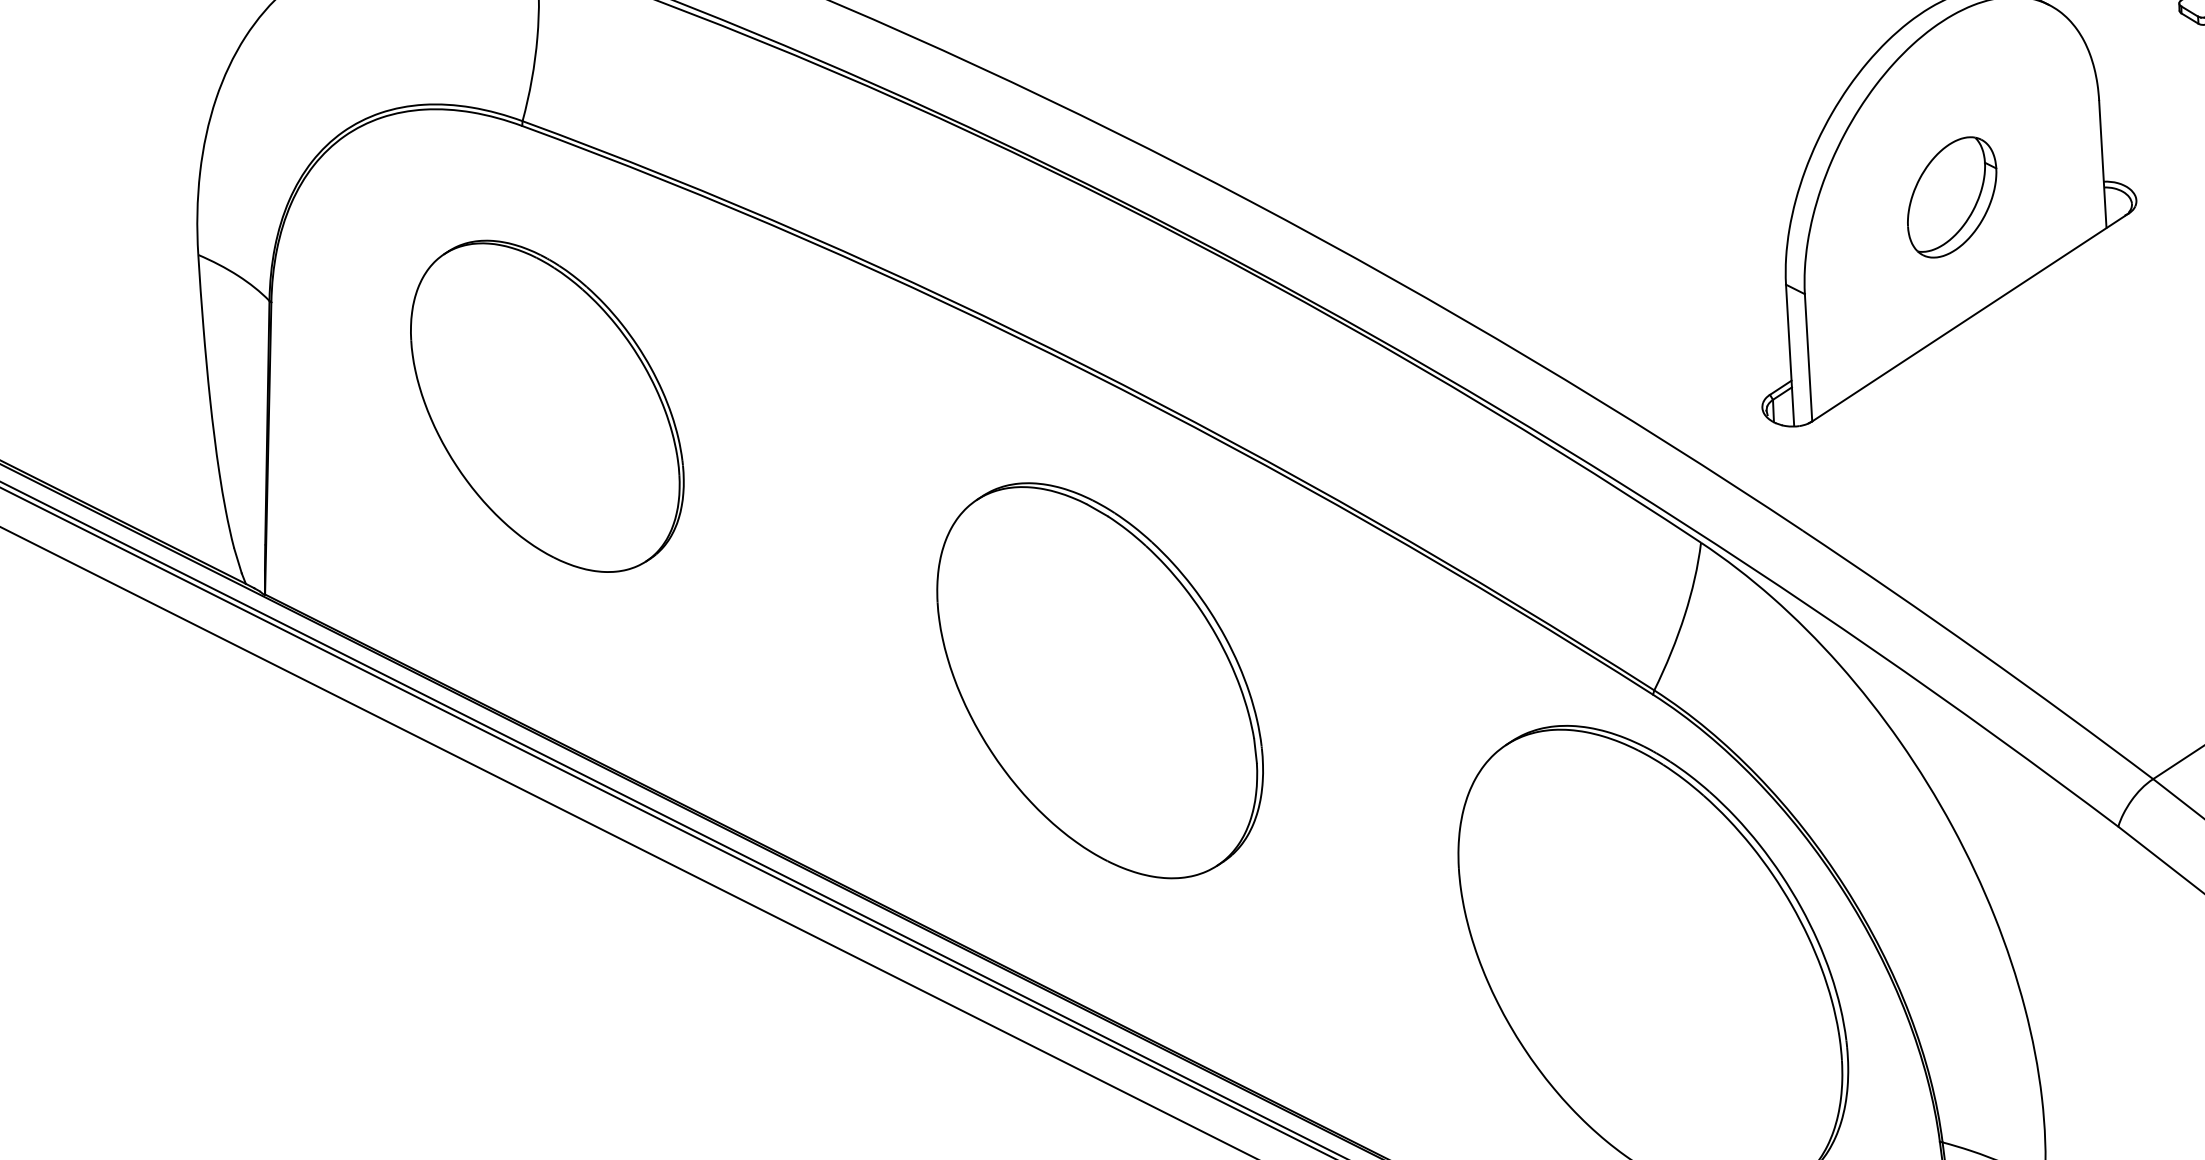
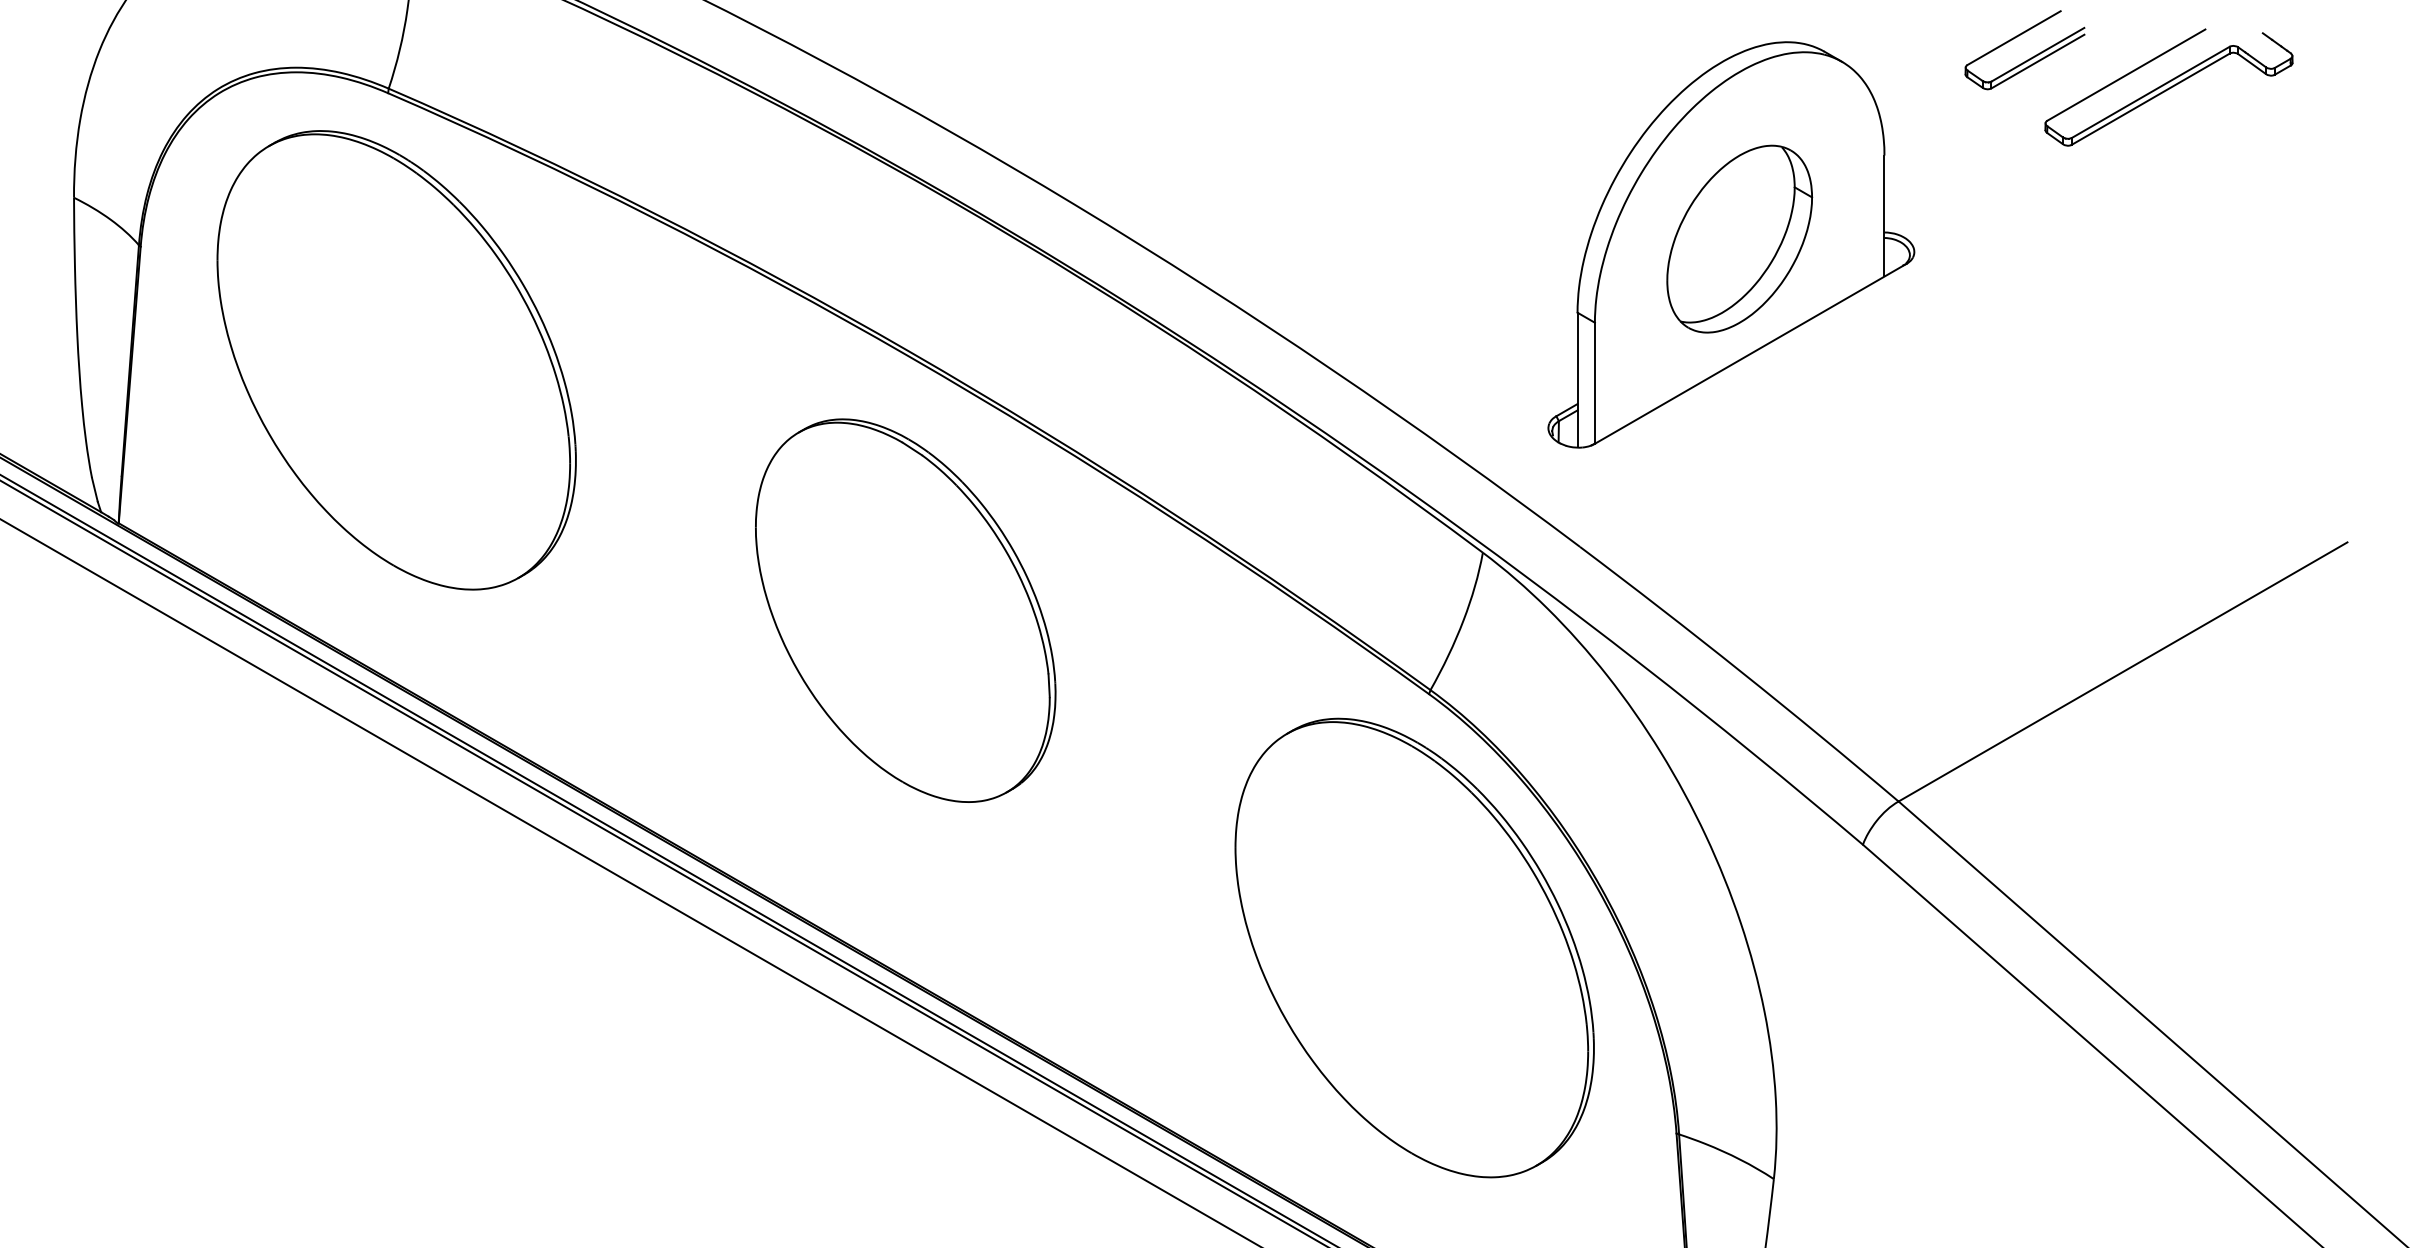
part: (1951, 196) -> (1739, 238), size x1.67
part: (547, 406) -> (396, 360), size x1.43
part: (1099, 680) -> (905, 610), moved

